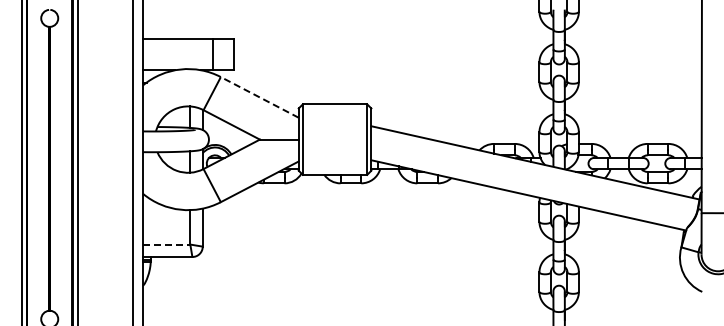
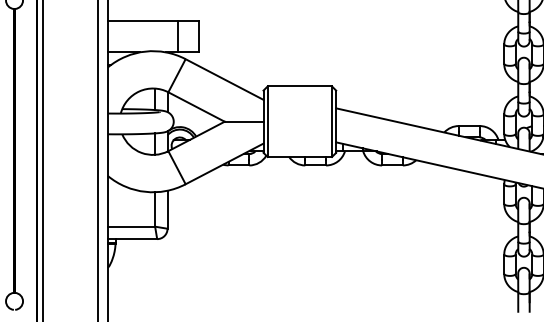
line: (259, 97) -> (224, 79), dashed -> solid
line: (166, 244) -> (131, 226), dashed -> solid

